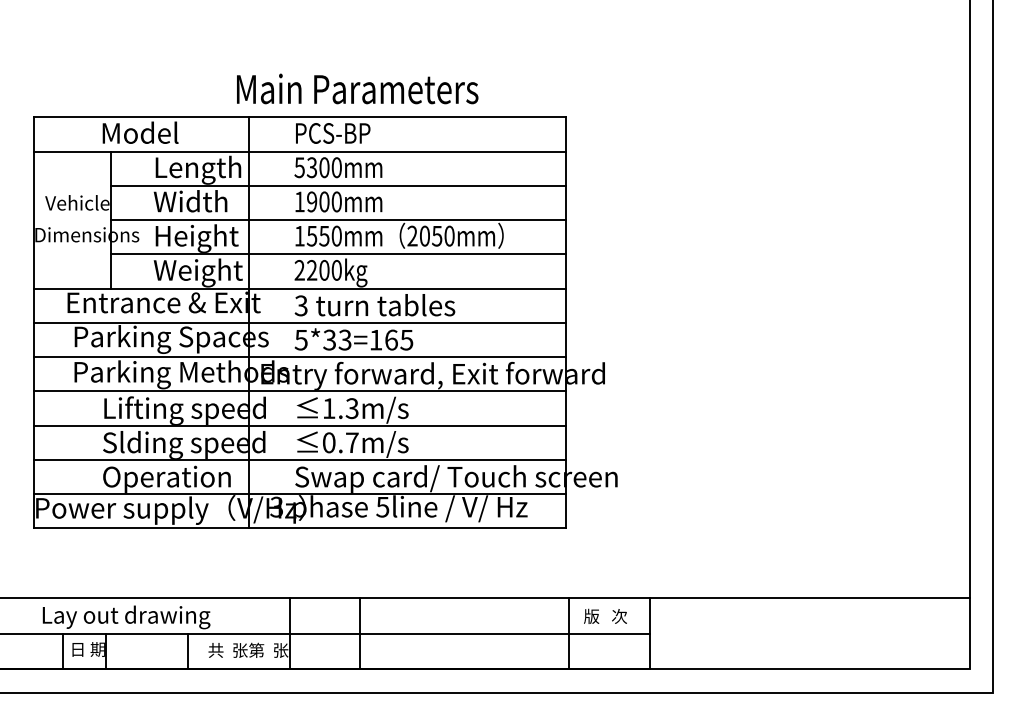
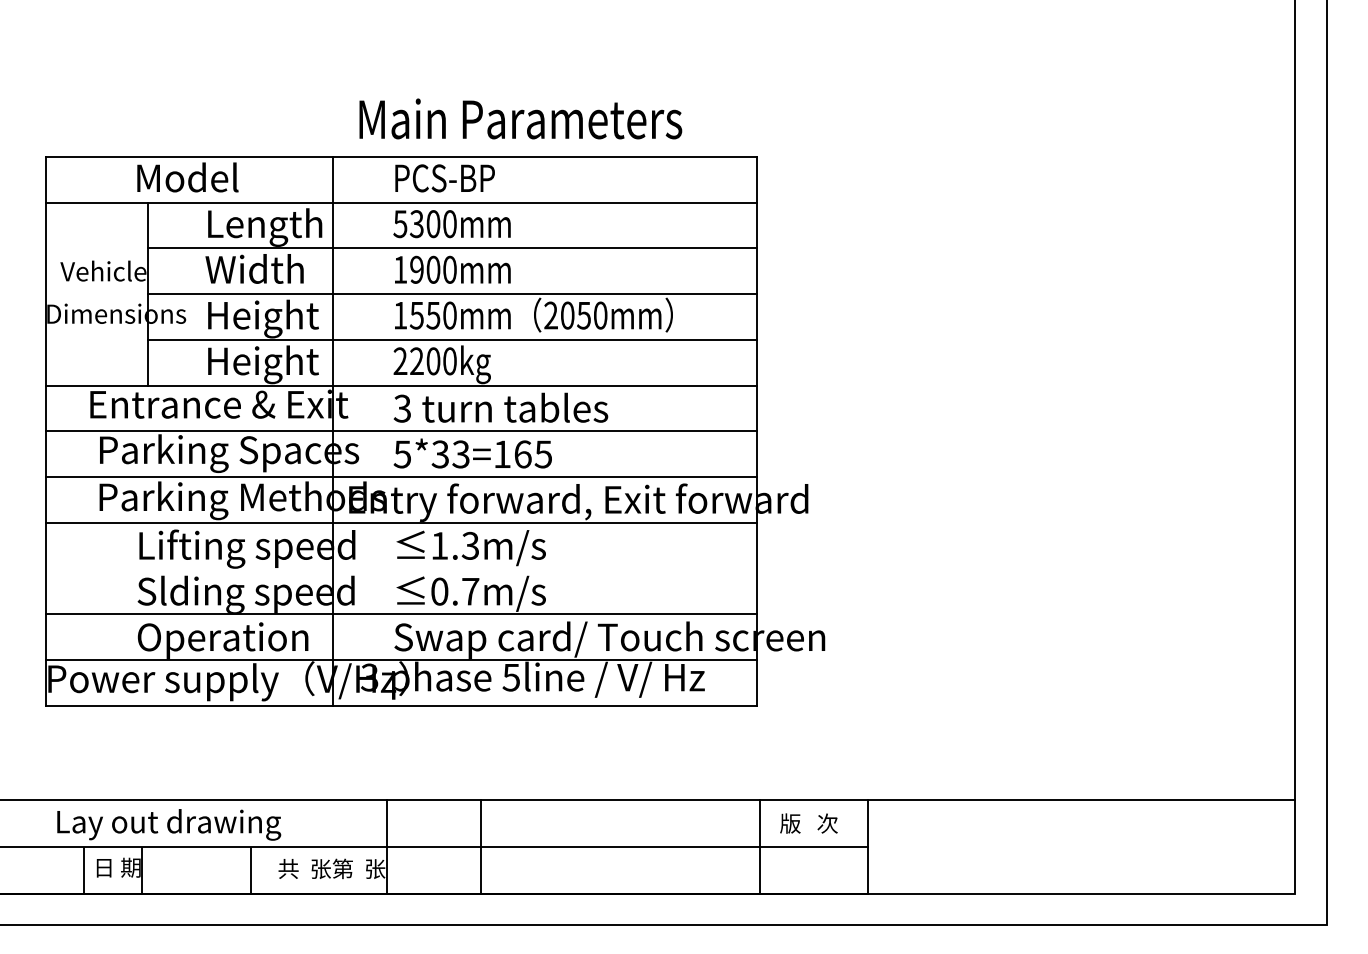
text: (357, 88) -> (520, 118), moved
text: (197, 272) -> (264, 364), Weight -> Height
line: (299, 425) -> (400, 568), removed

